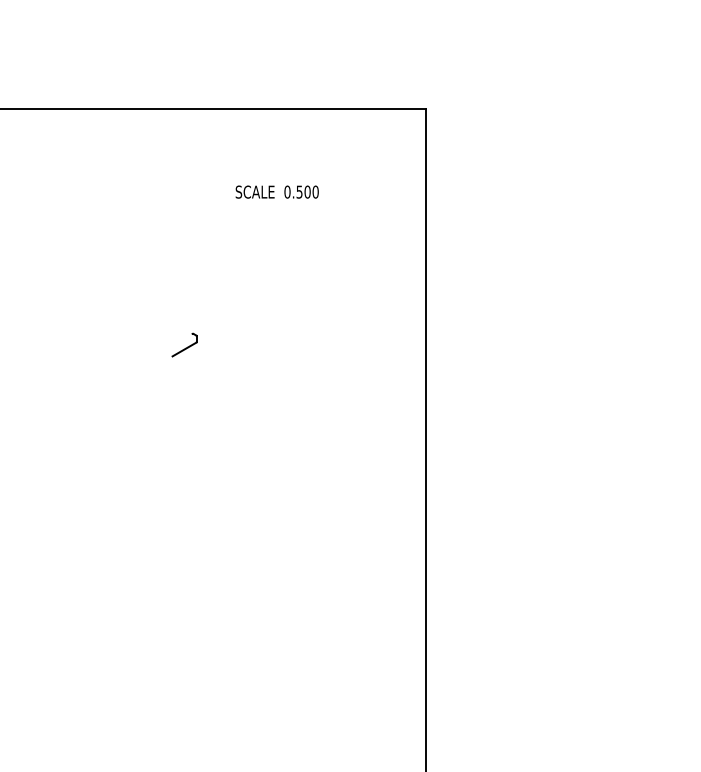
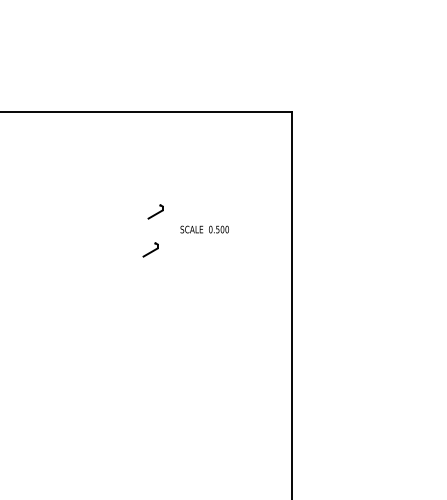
text: (276, 191) -> (204, 229), moved
part: (192, 279) -> (155, 211), added

